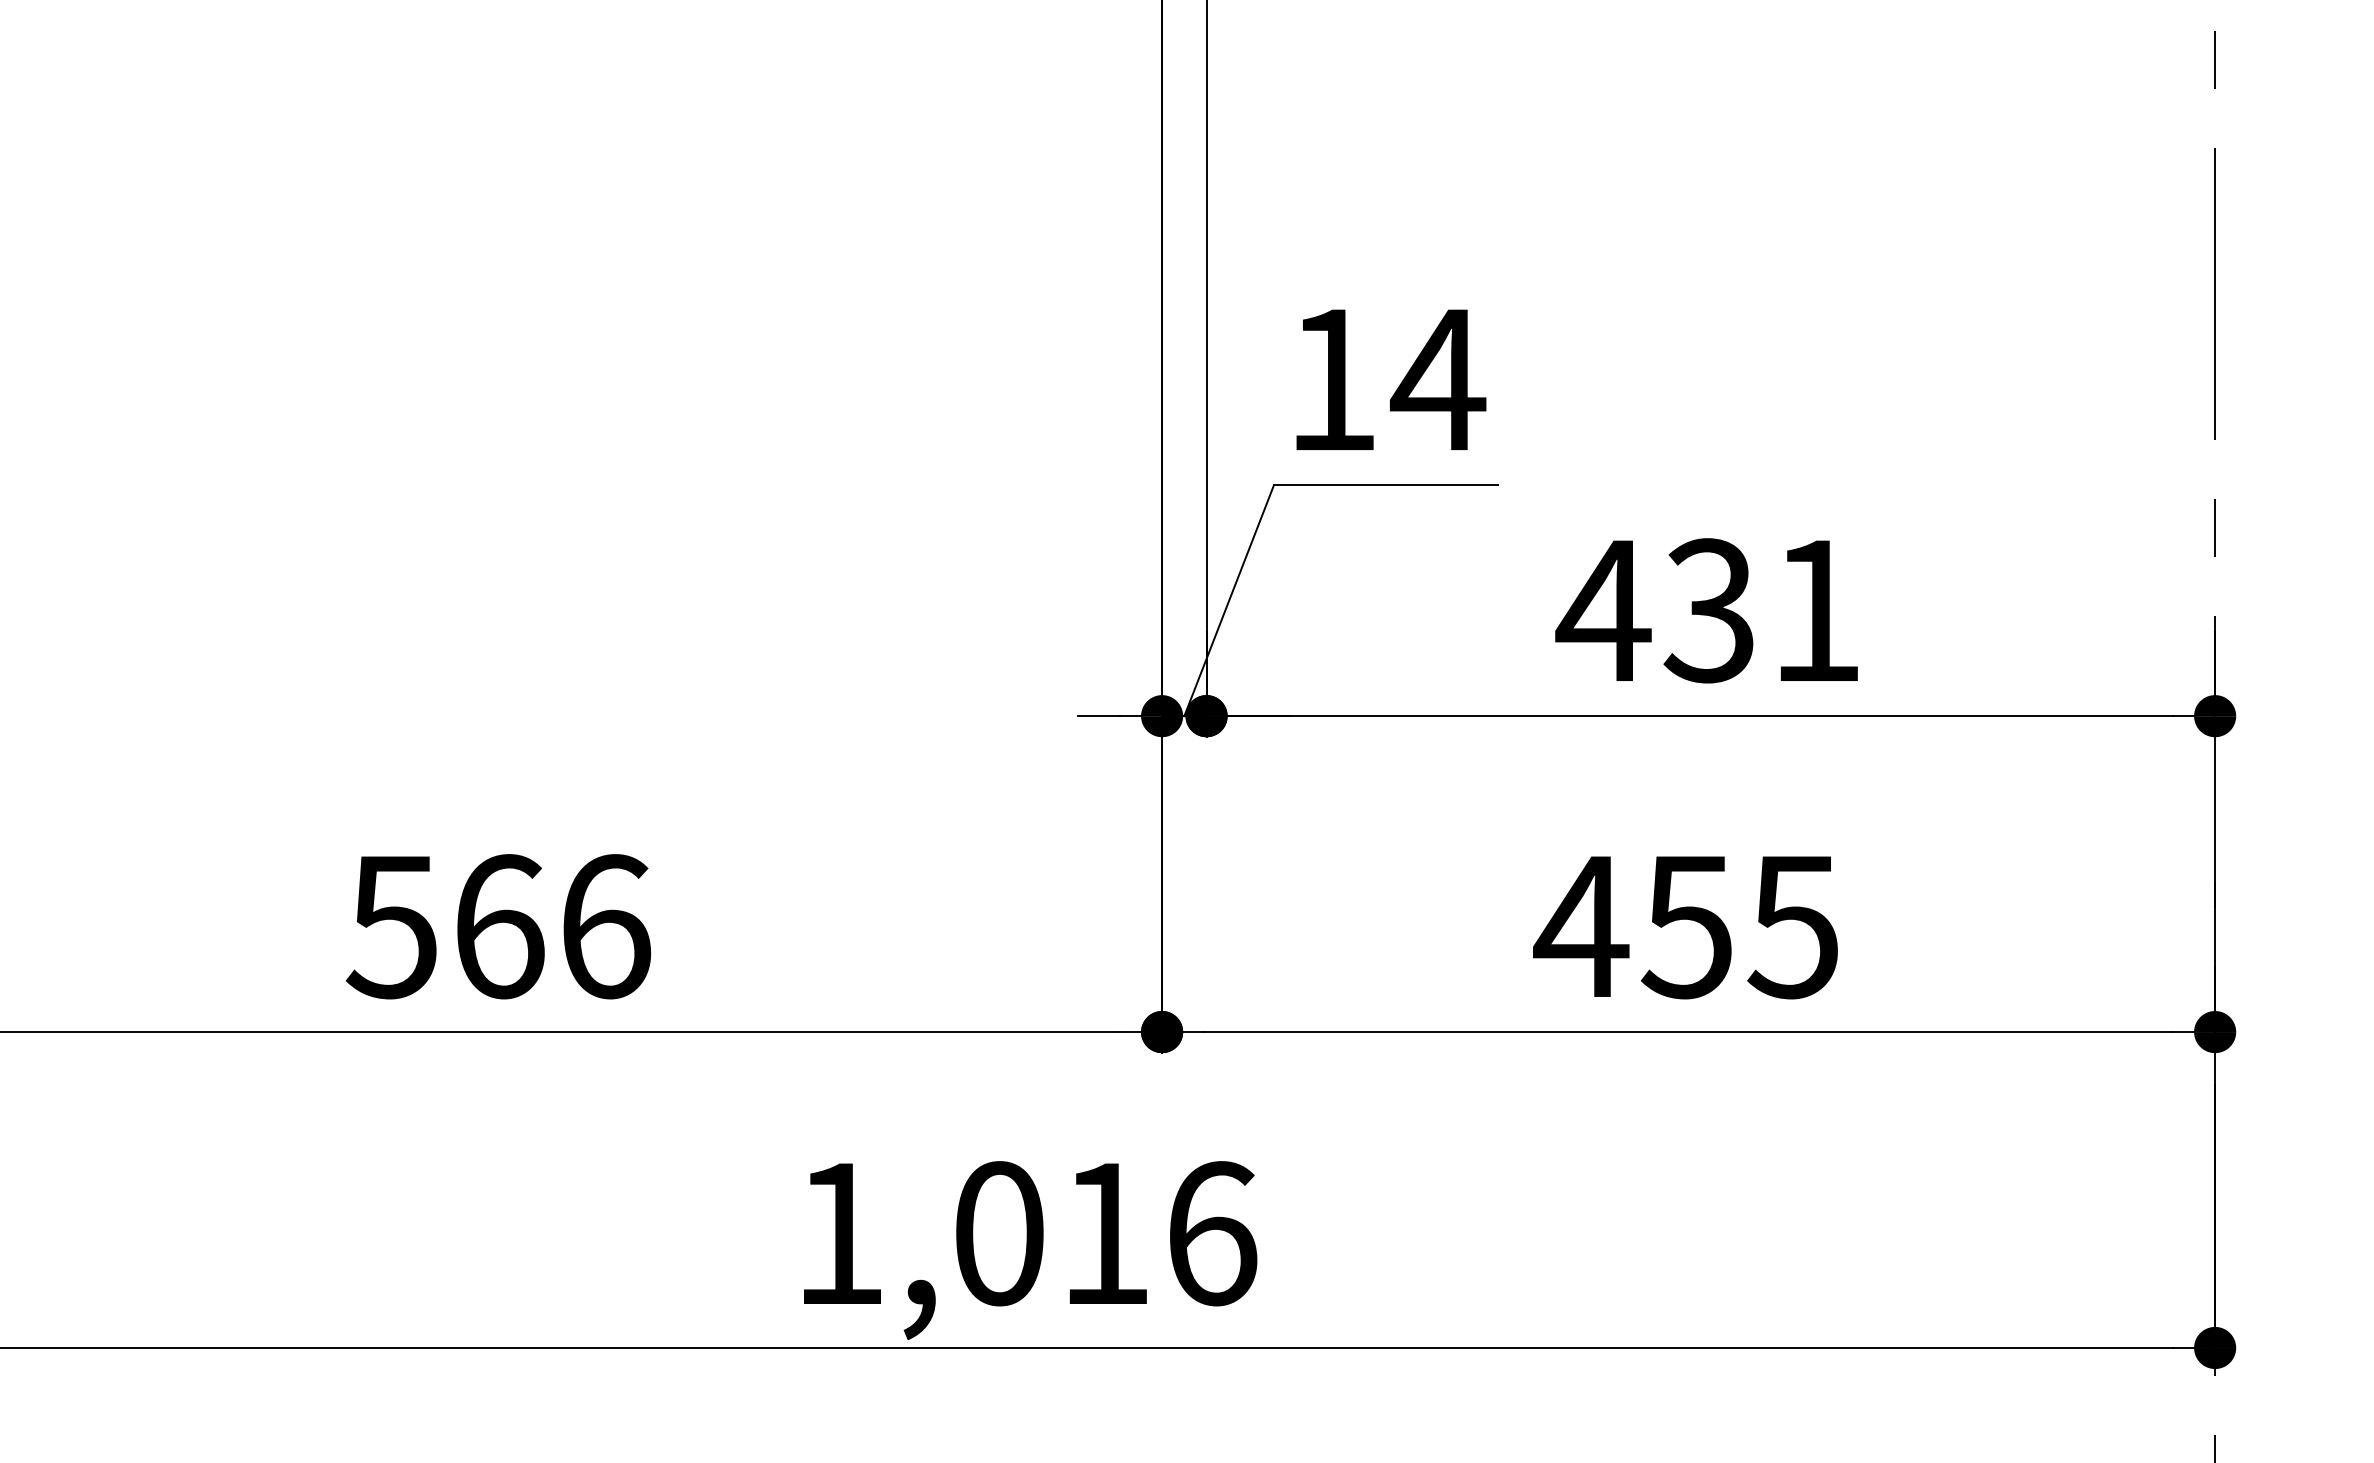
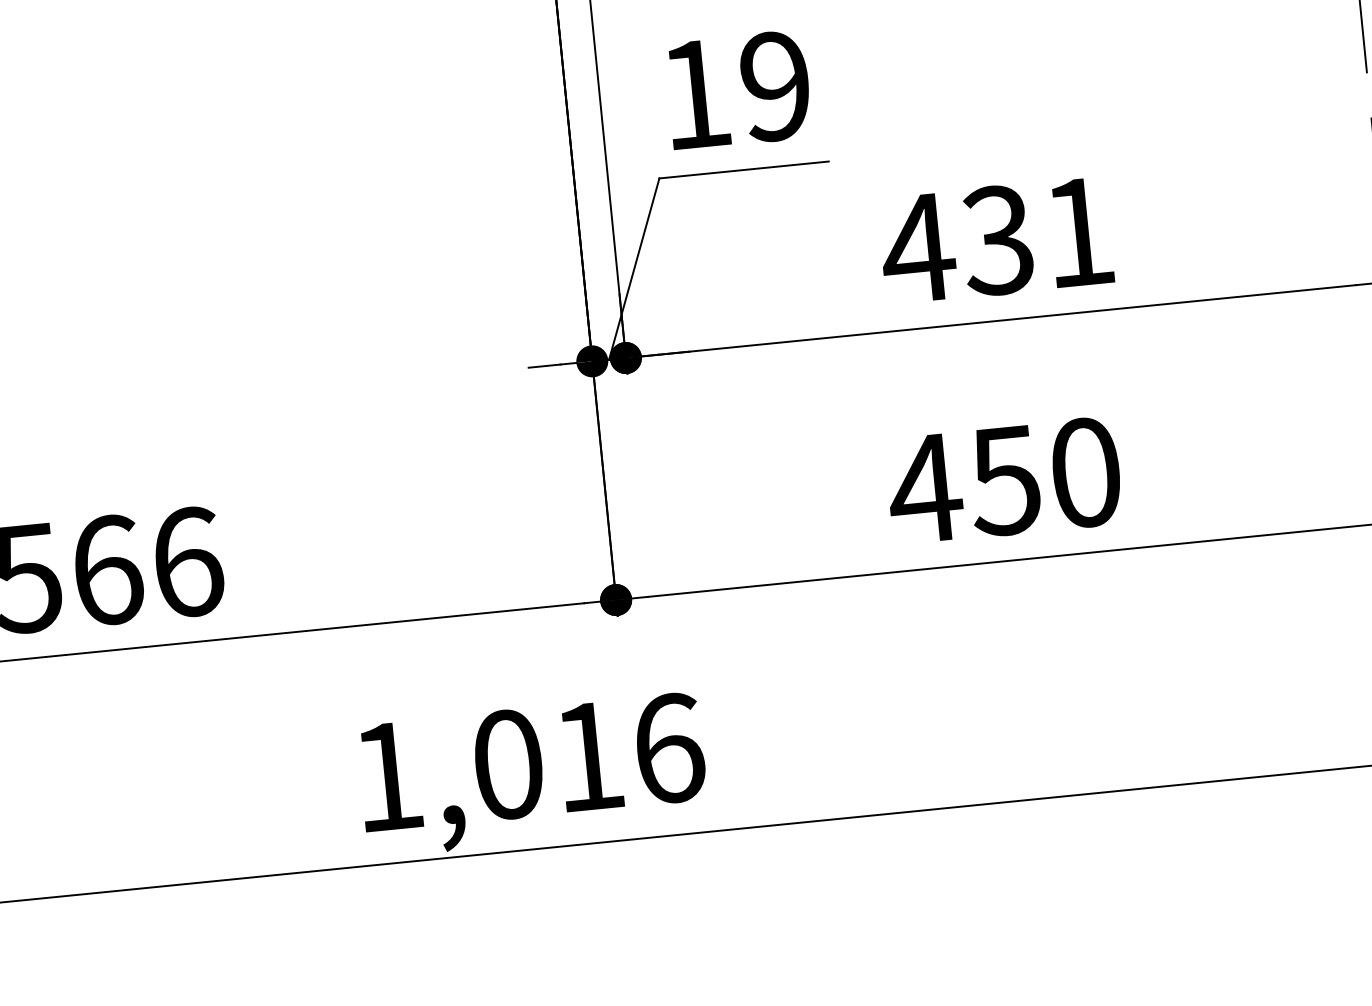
text: (1437, 379) -> (774, 86), 14 -> 19
text: (1792, 926) -> (1084, 472), 455 -> 450

